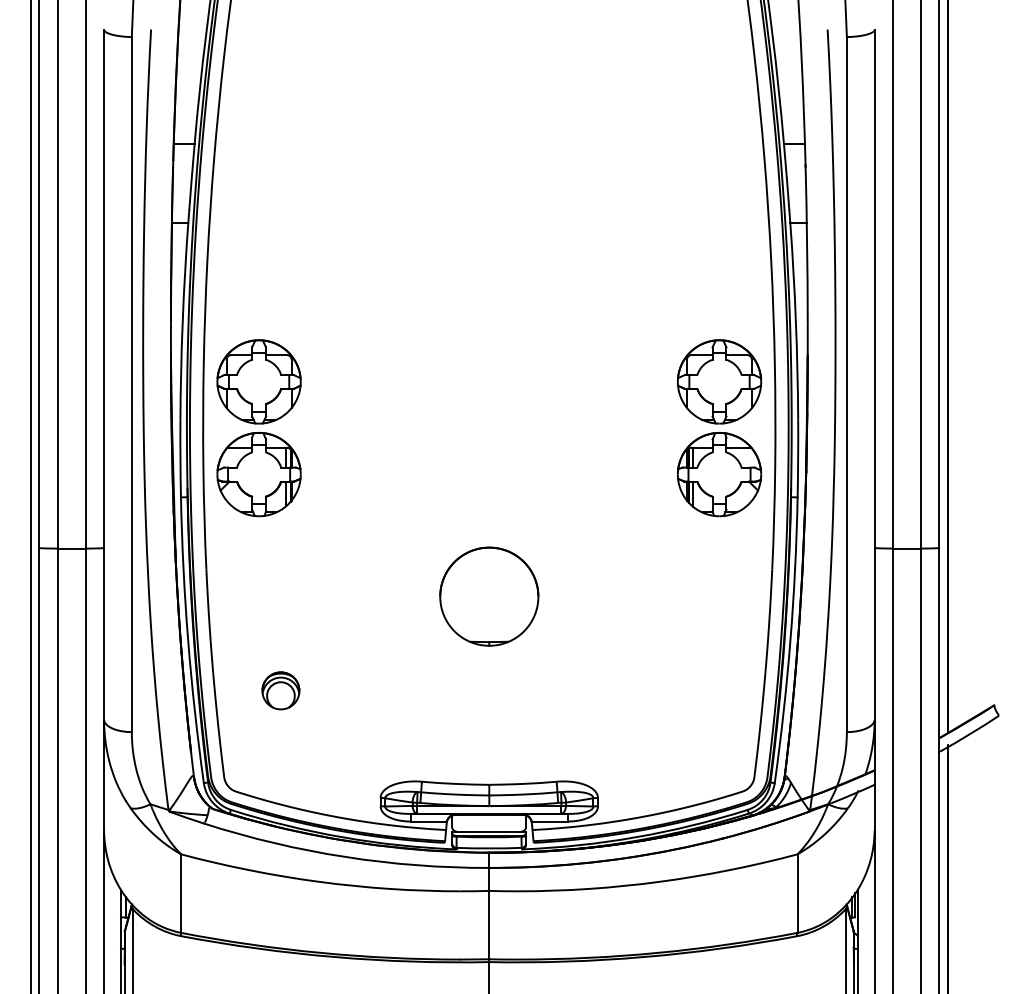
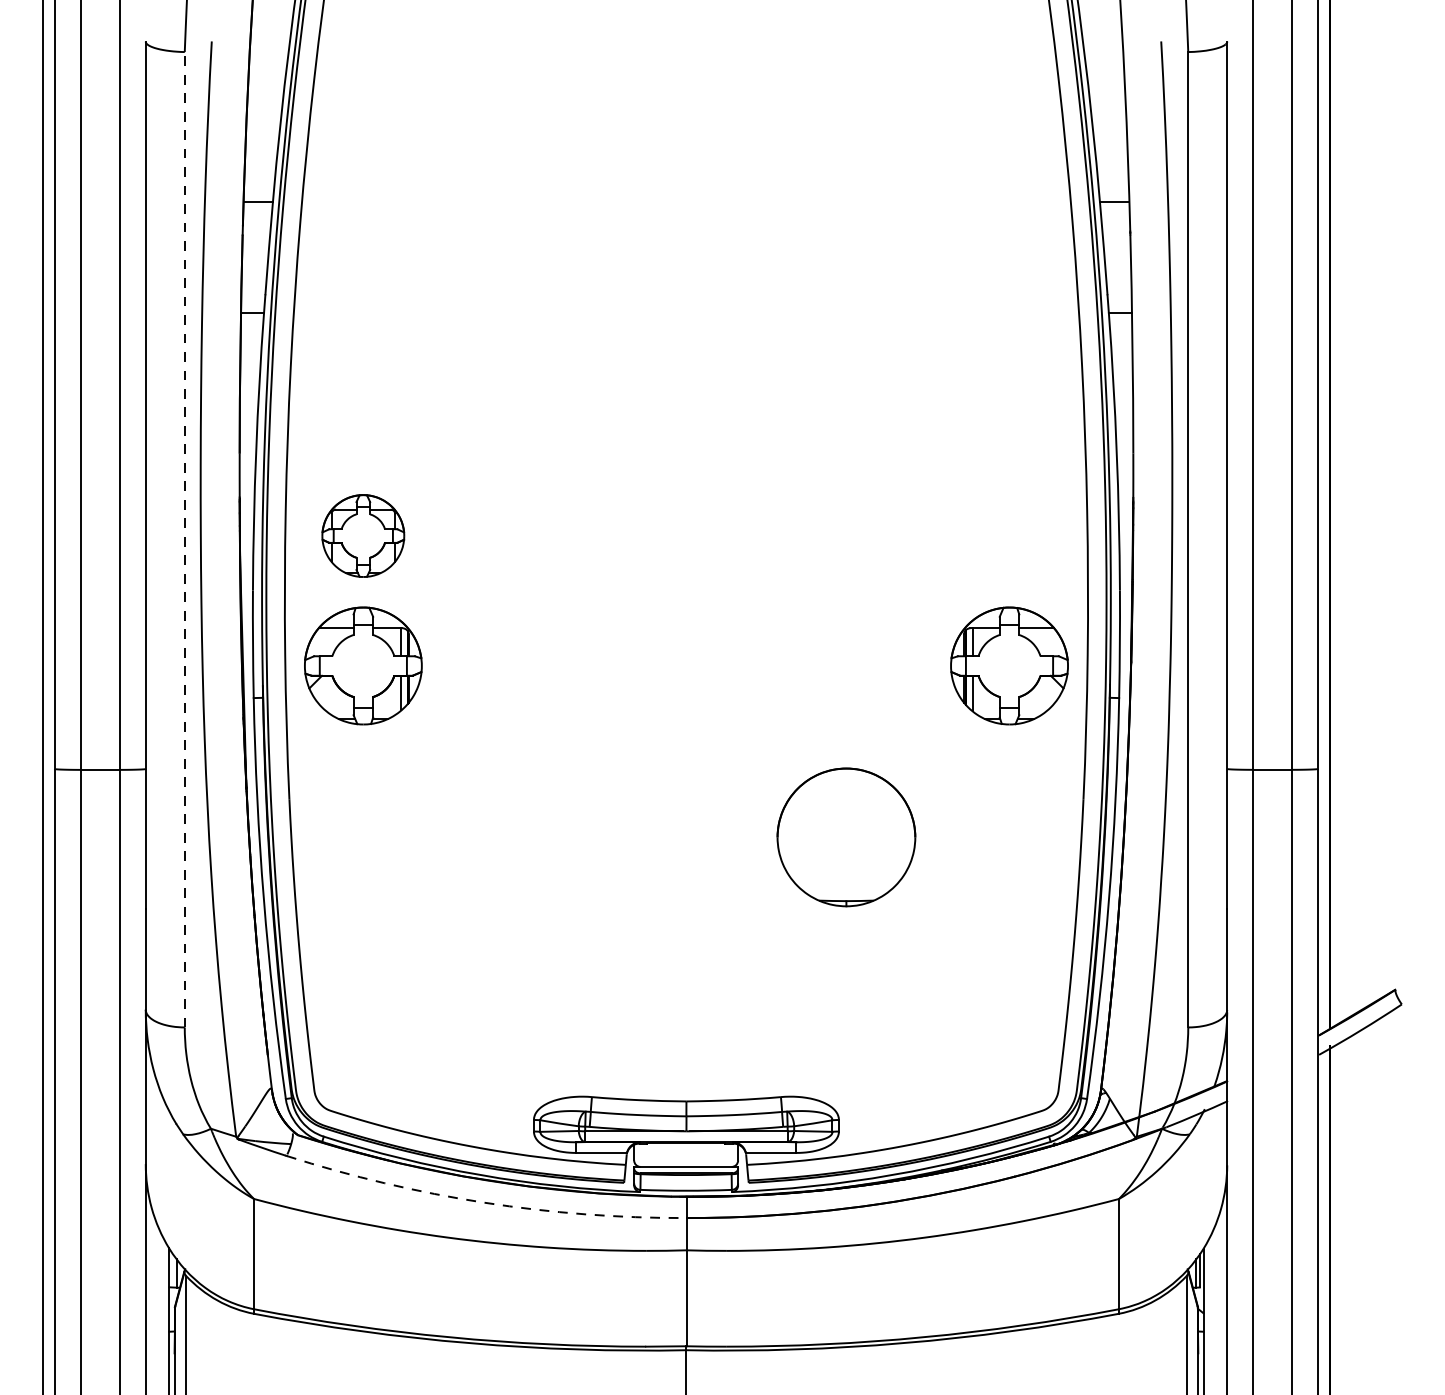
part: (258, 381) -> (362, 535), size x0.7
part: (719, 381) -> (1009, 535), removed
line: (131, 384) -> (184, 539), solid -> dashed
part: (489, 596) -> (846, 837), moved
part: (280, 690) -> (393, 969), removed
arc: (345, 856) -> (484, 1202), solid -> dashed

